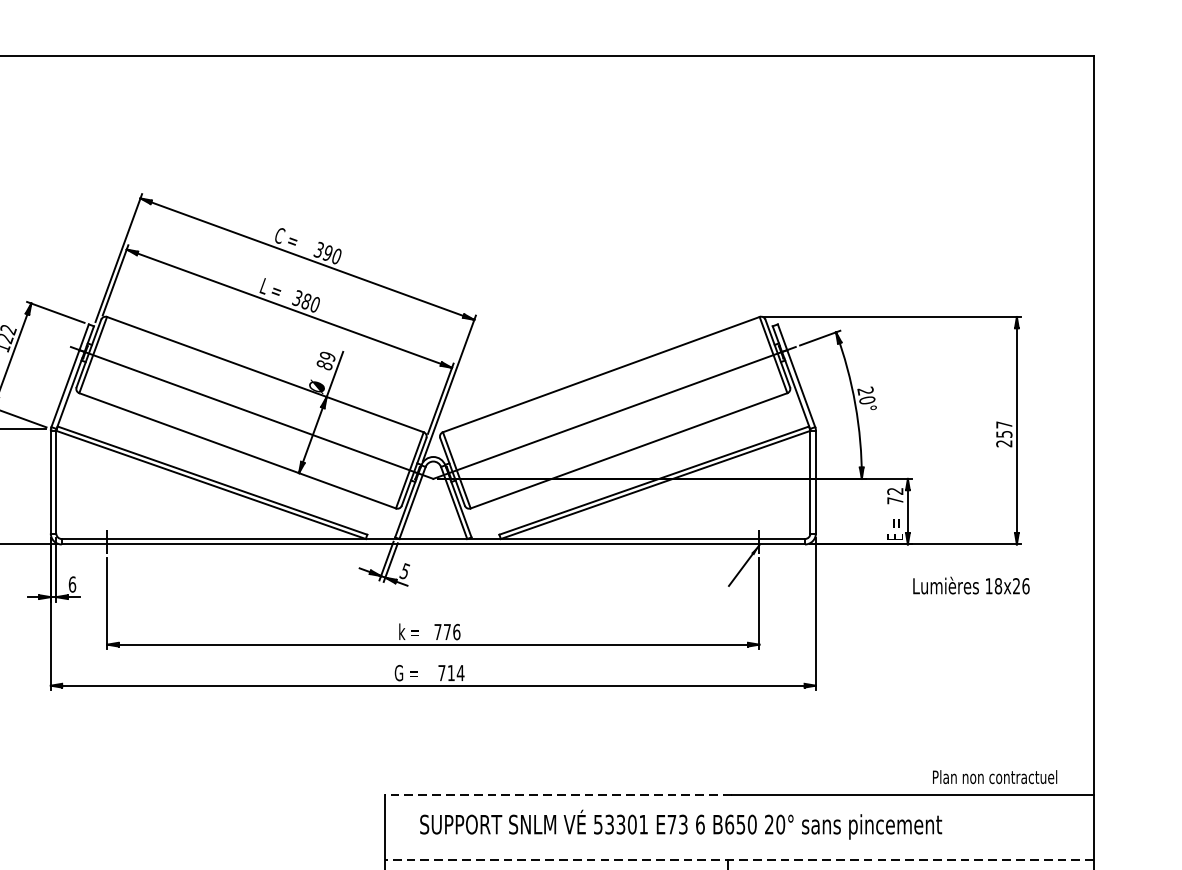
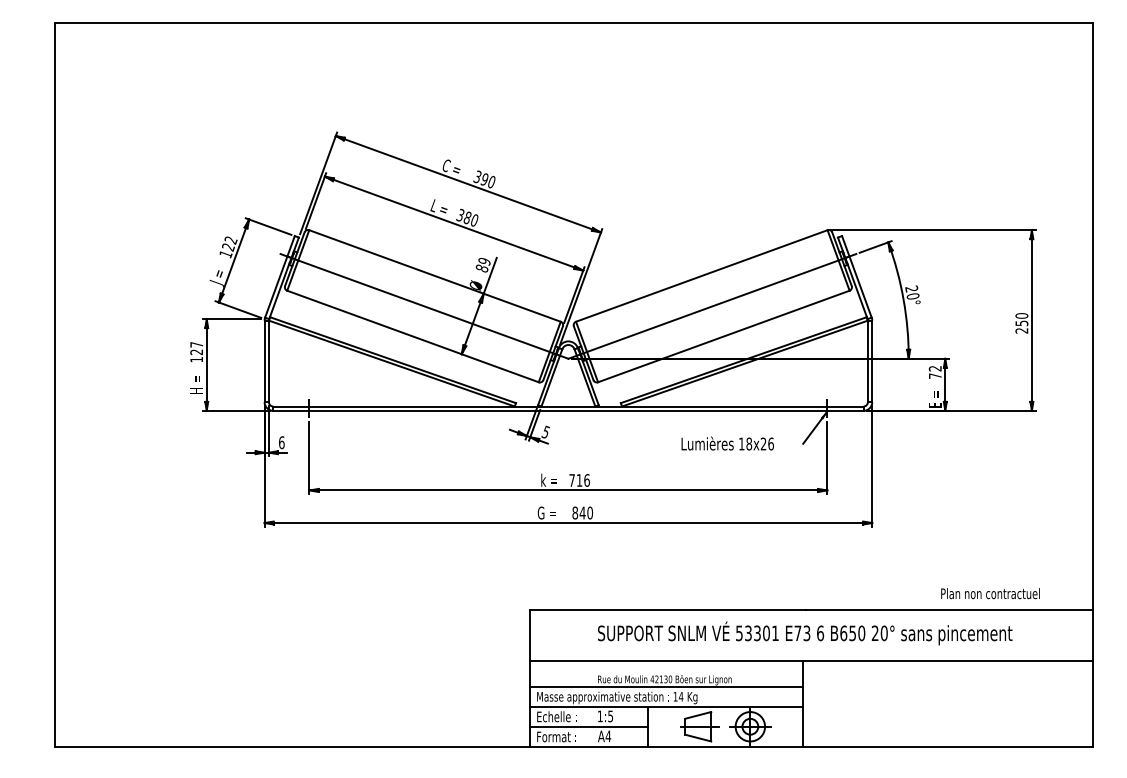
text: (1003, 424) -> (1021, 315), 257 -> 250
text: (971, 585) -> (727, 443), moved
text: (447, 632) -> (579, 480), 776 -> 716
text: (451, 672) -> (582, 512), 714 -> 840
text: (995, 776) -> (990, 593), moved
line: (558, 794) -> (667, 609), dashed -> solid
text: (681, 824) -> (805, 633), moved
line: (739, 860) -> (811, 661), dashed -> solid

